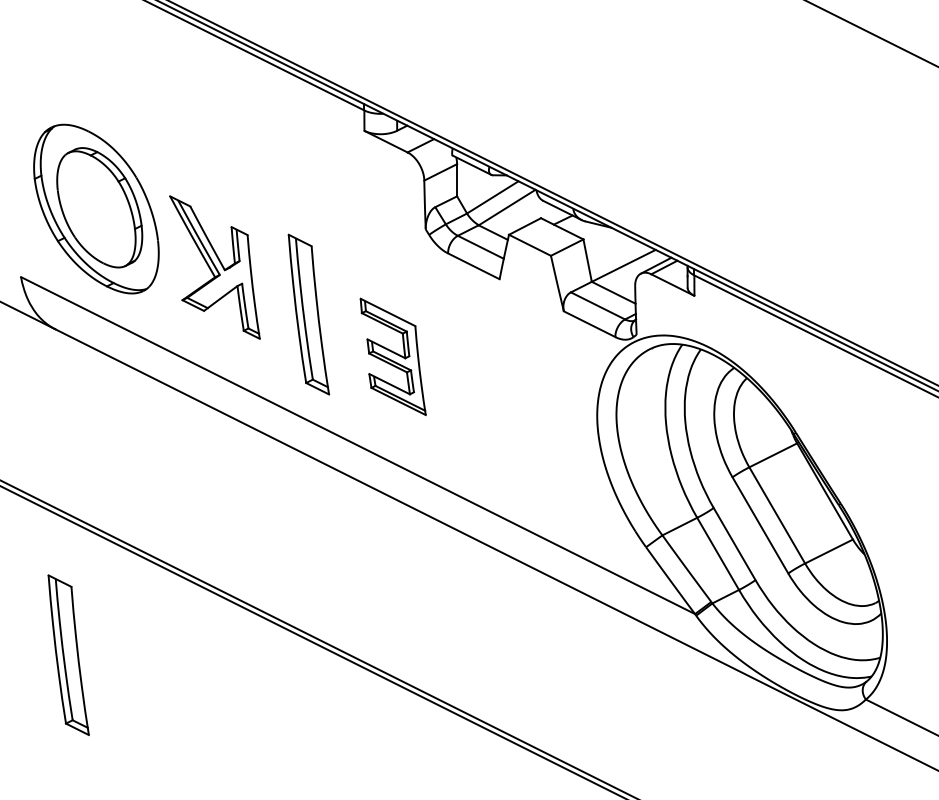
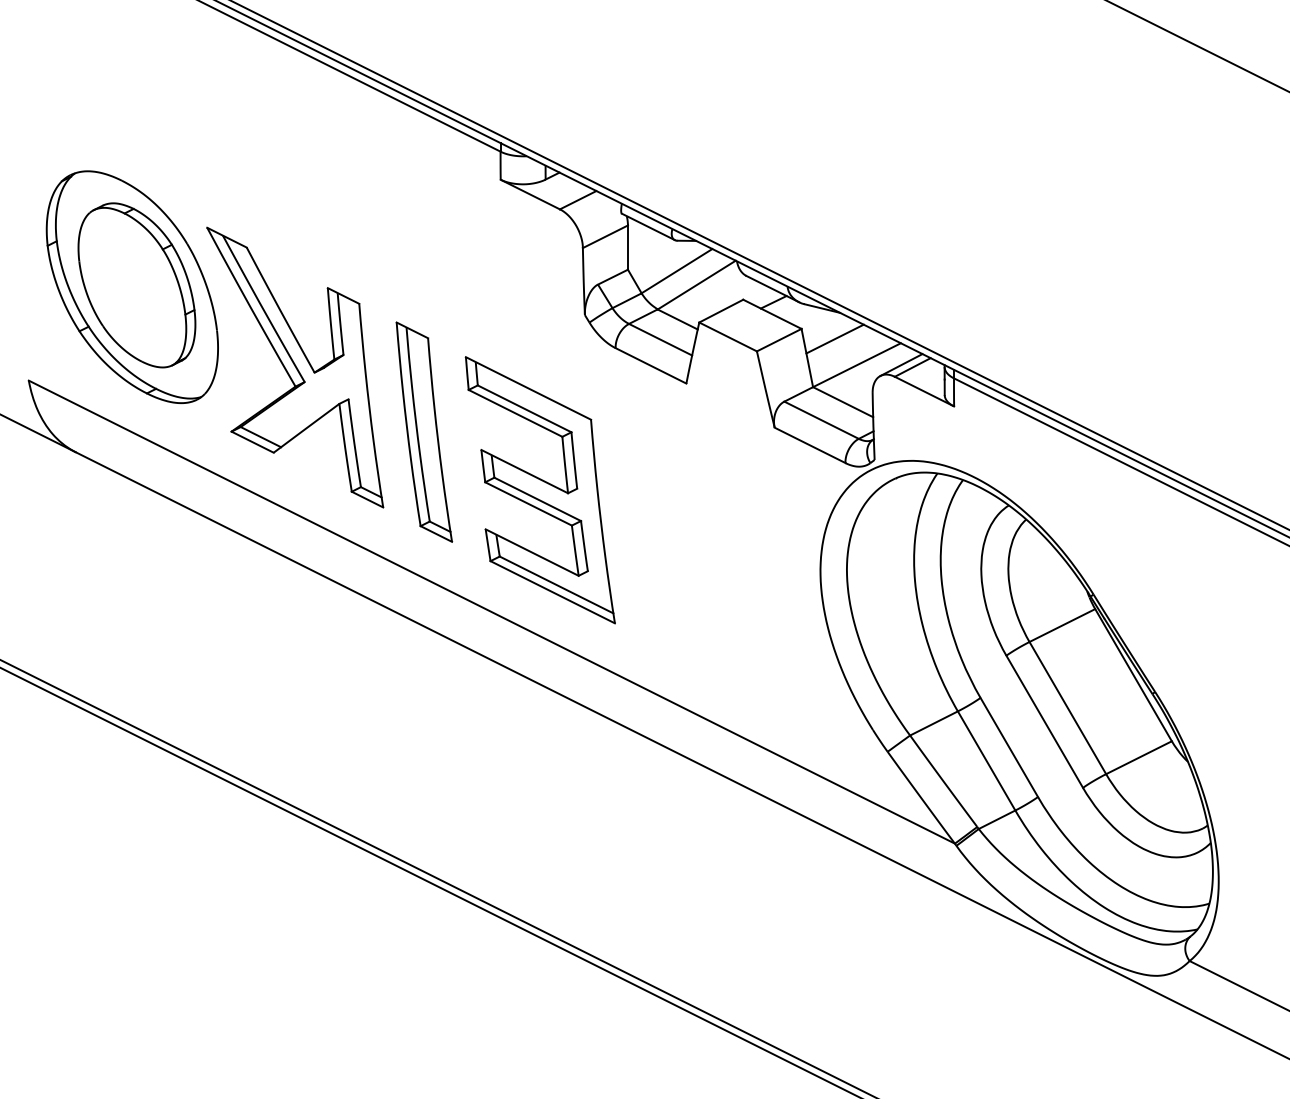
line: (607, 246) -> (834, 338), added
part: (215, 267) -> (295, 367), size x1.43
part: (392, 357) -> (539, 490), size x1.67
part: (68, 654) -> (94, 899), removed

